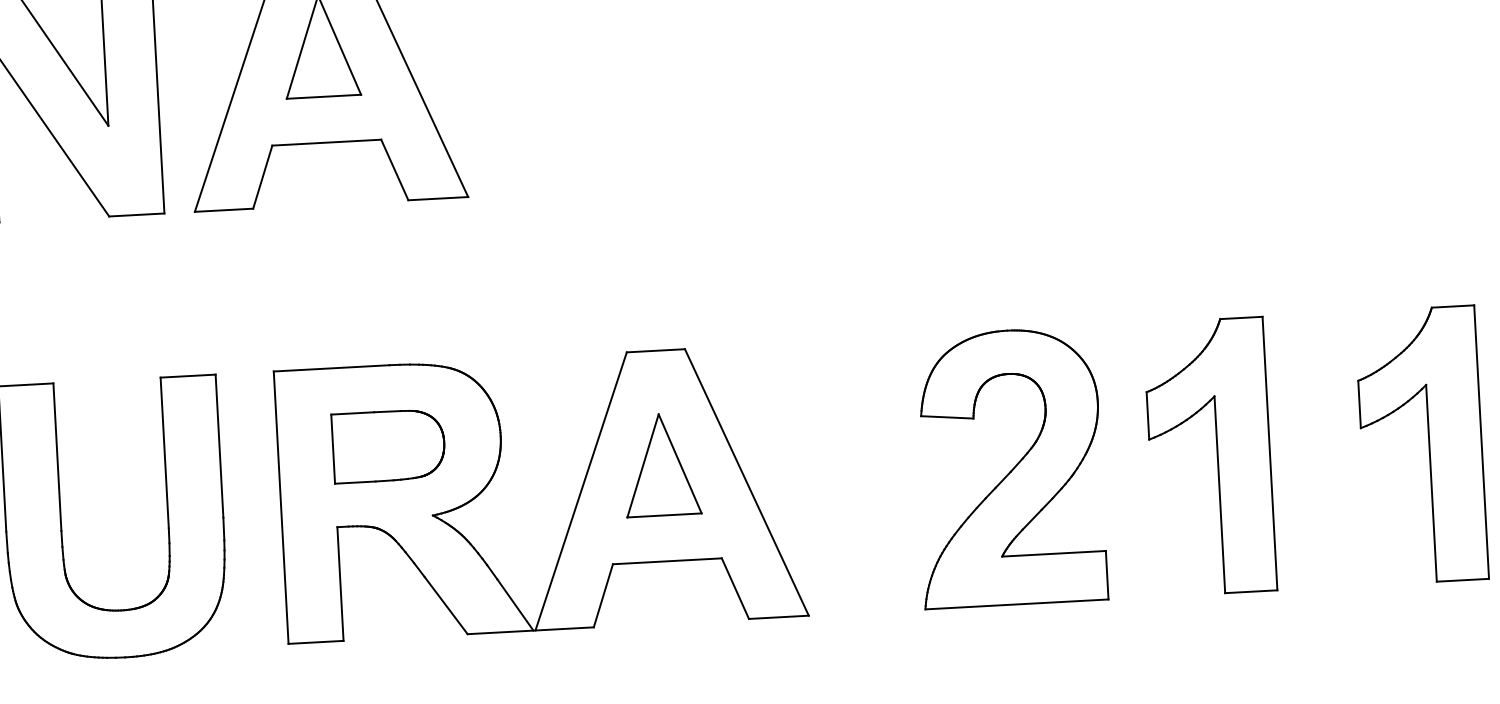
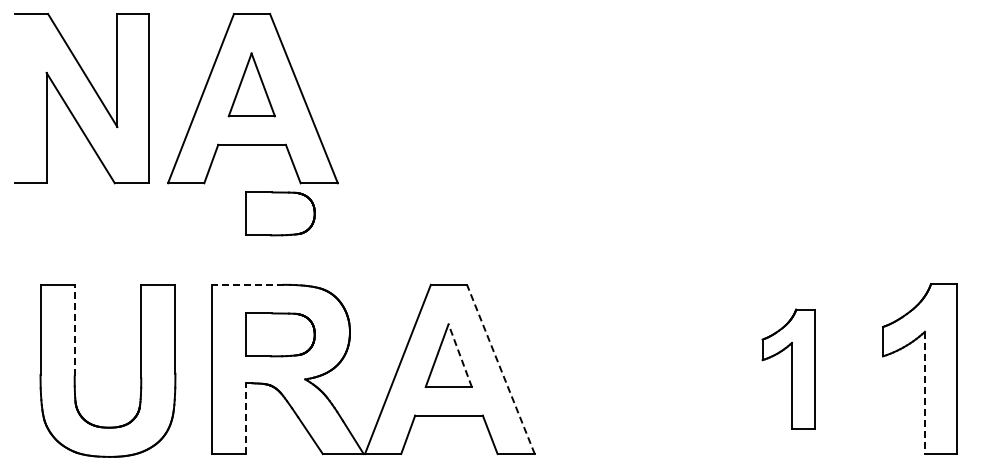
part: (378, 250) -> (280, 213), added
line: (331, 367) -> (247, 284), solid -> dashed
part: (1209, 455) -> (788, 368), size x0.7
line: (57, 456) -> (74, 330), solid -> dashed
line: (680, 463) -> (460, 355), solid -> dashed
part: (1008, 466) -> (663, 368), removed
line: (746, 481) -> (500, 368), solid -> dashed
line: (1430, 484) -> (924, 393), solid -> dashed
line: (340, 583) -> (245, 418), solid -> dashed

